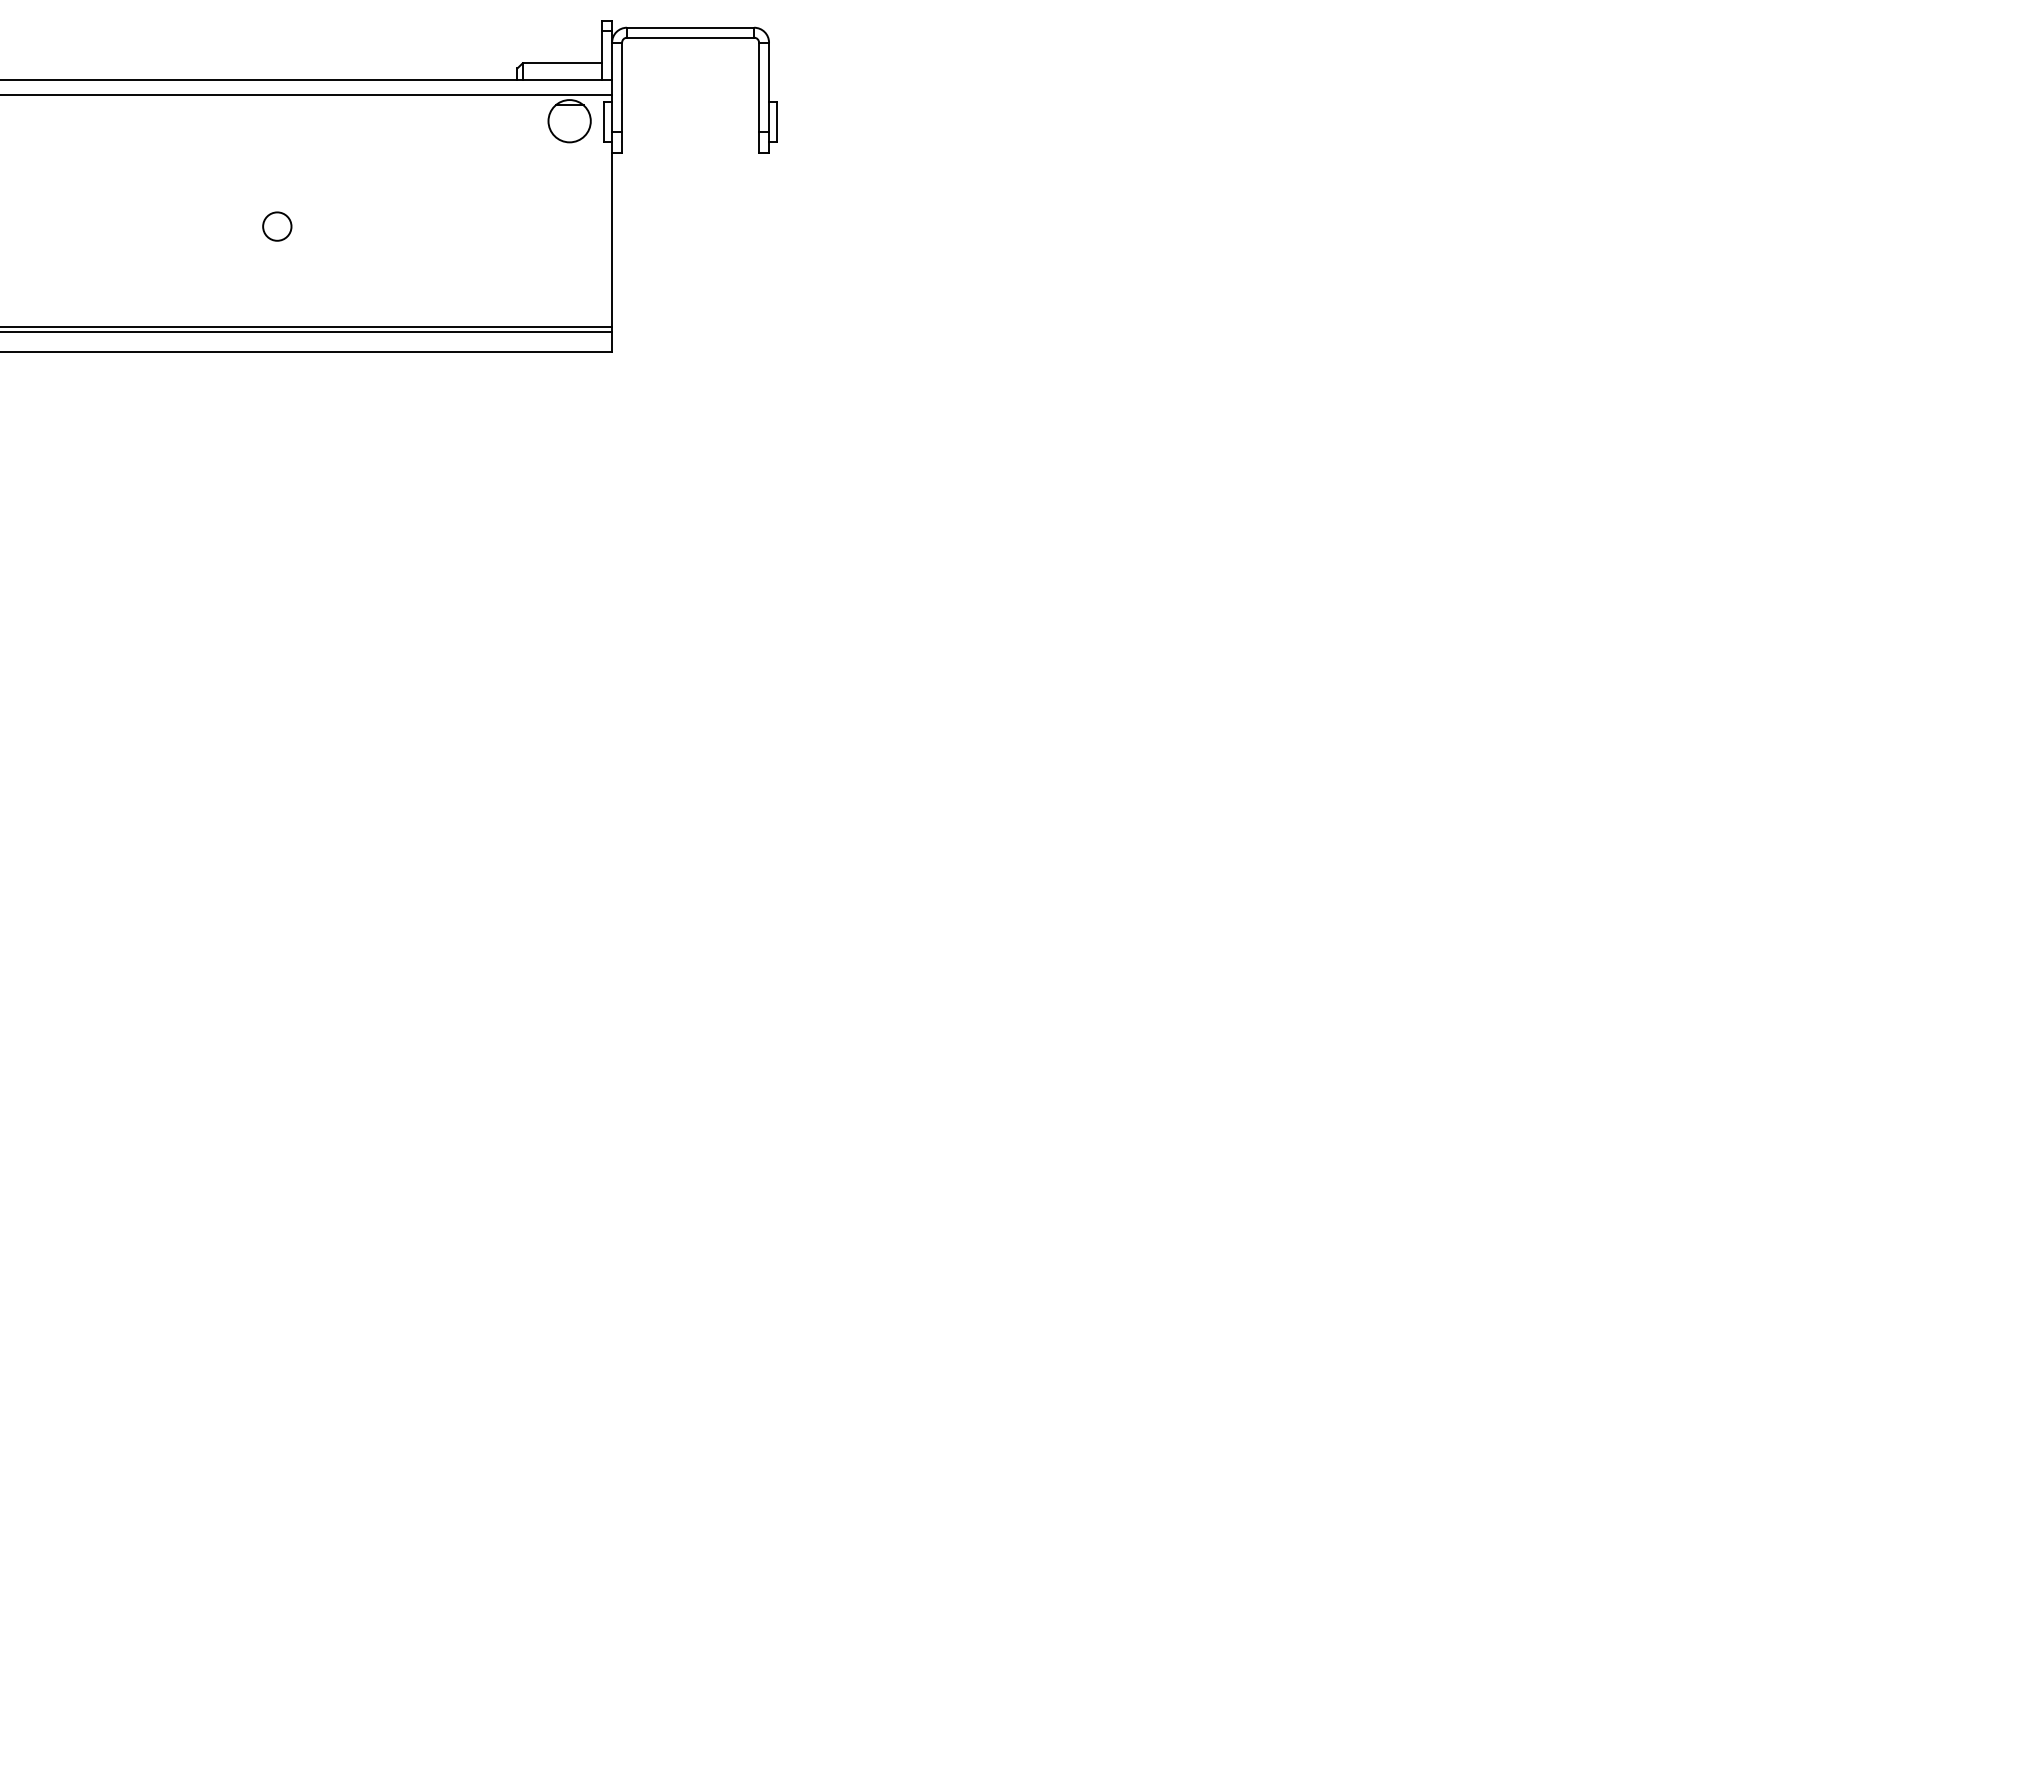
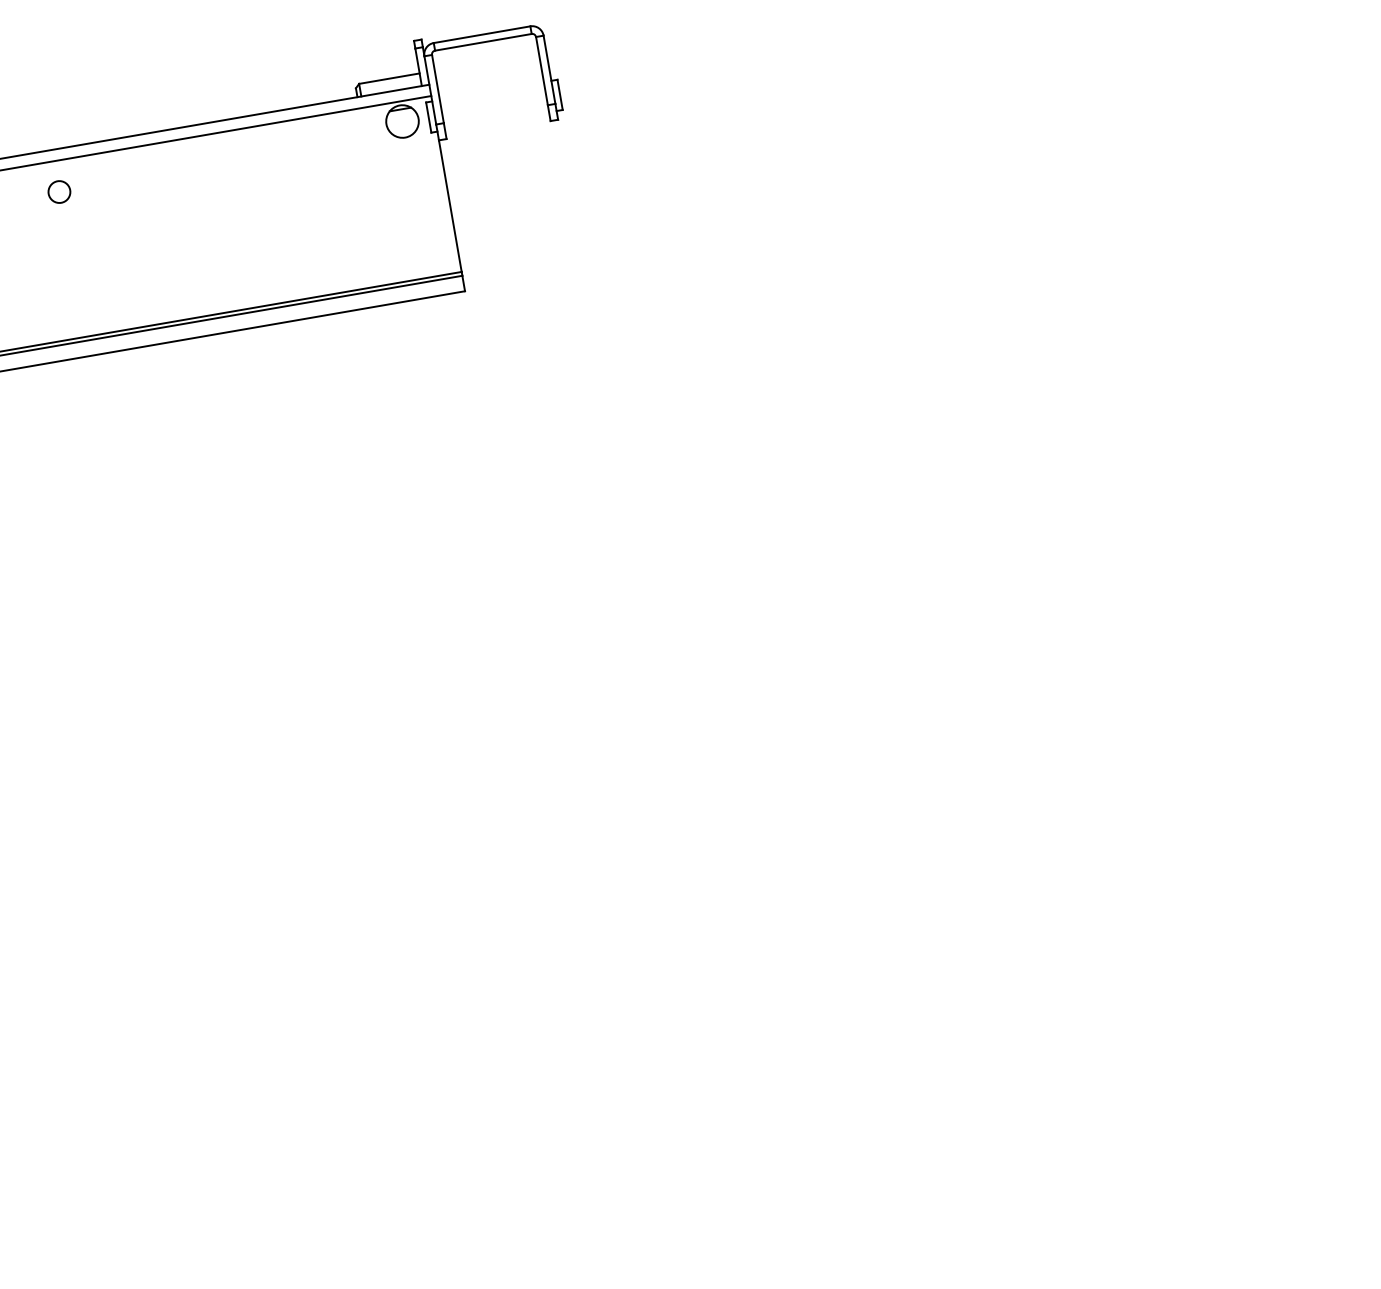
circle: (277, 226) -> (59, 191), moved

